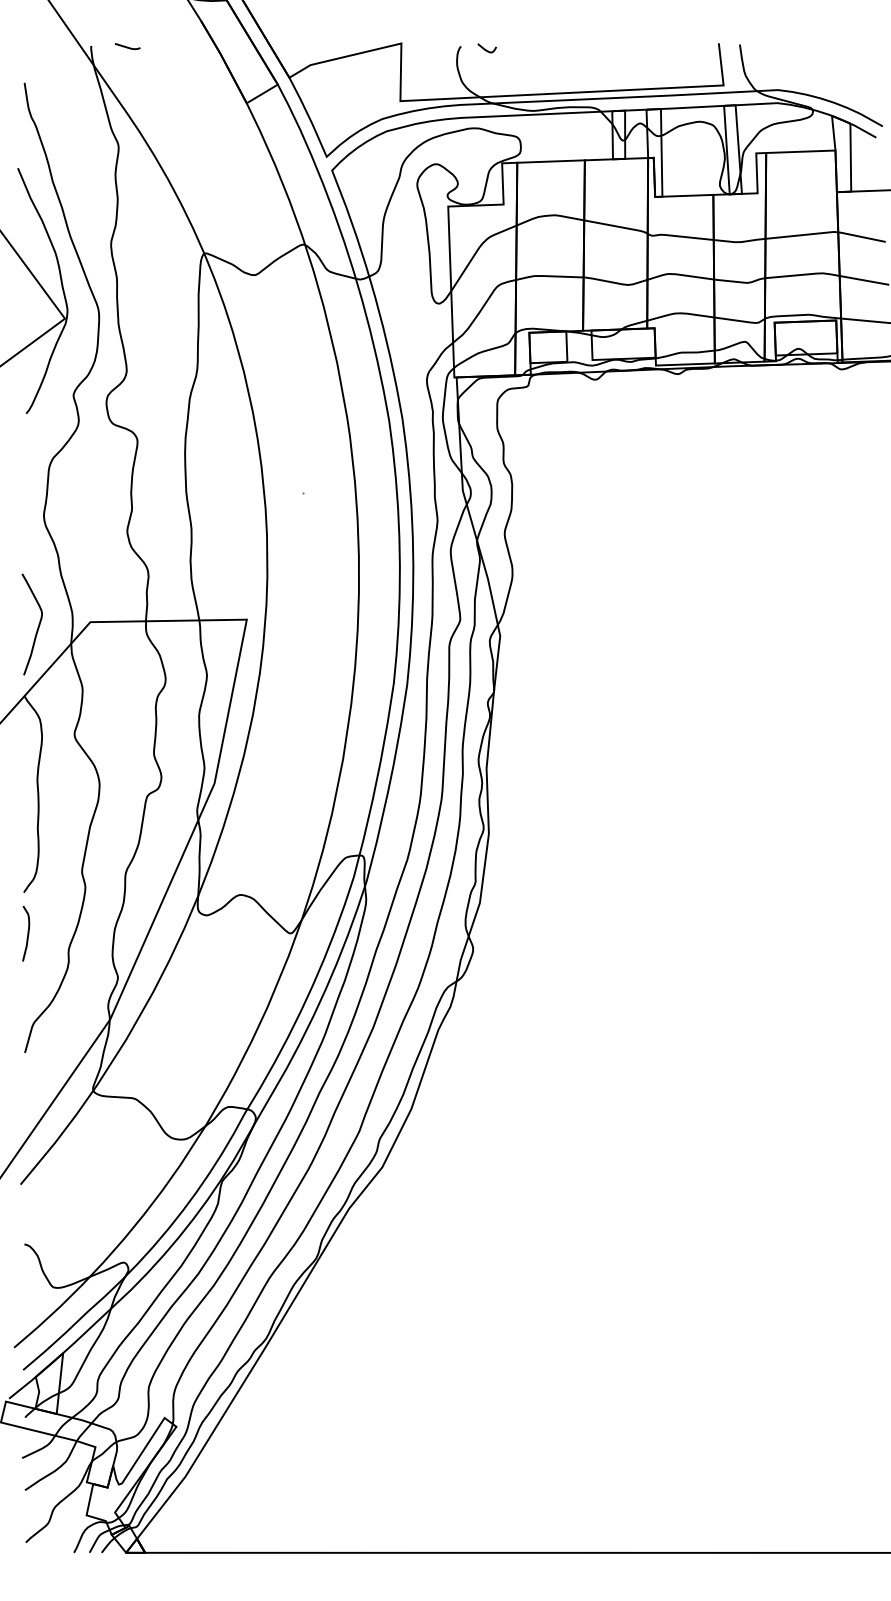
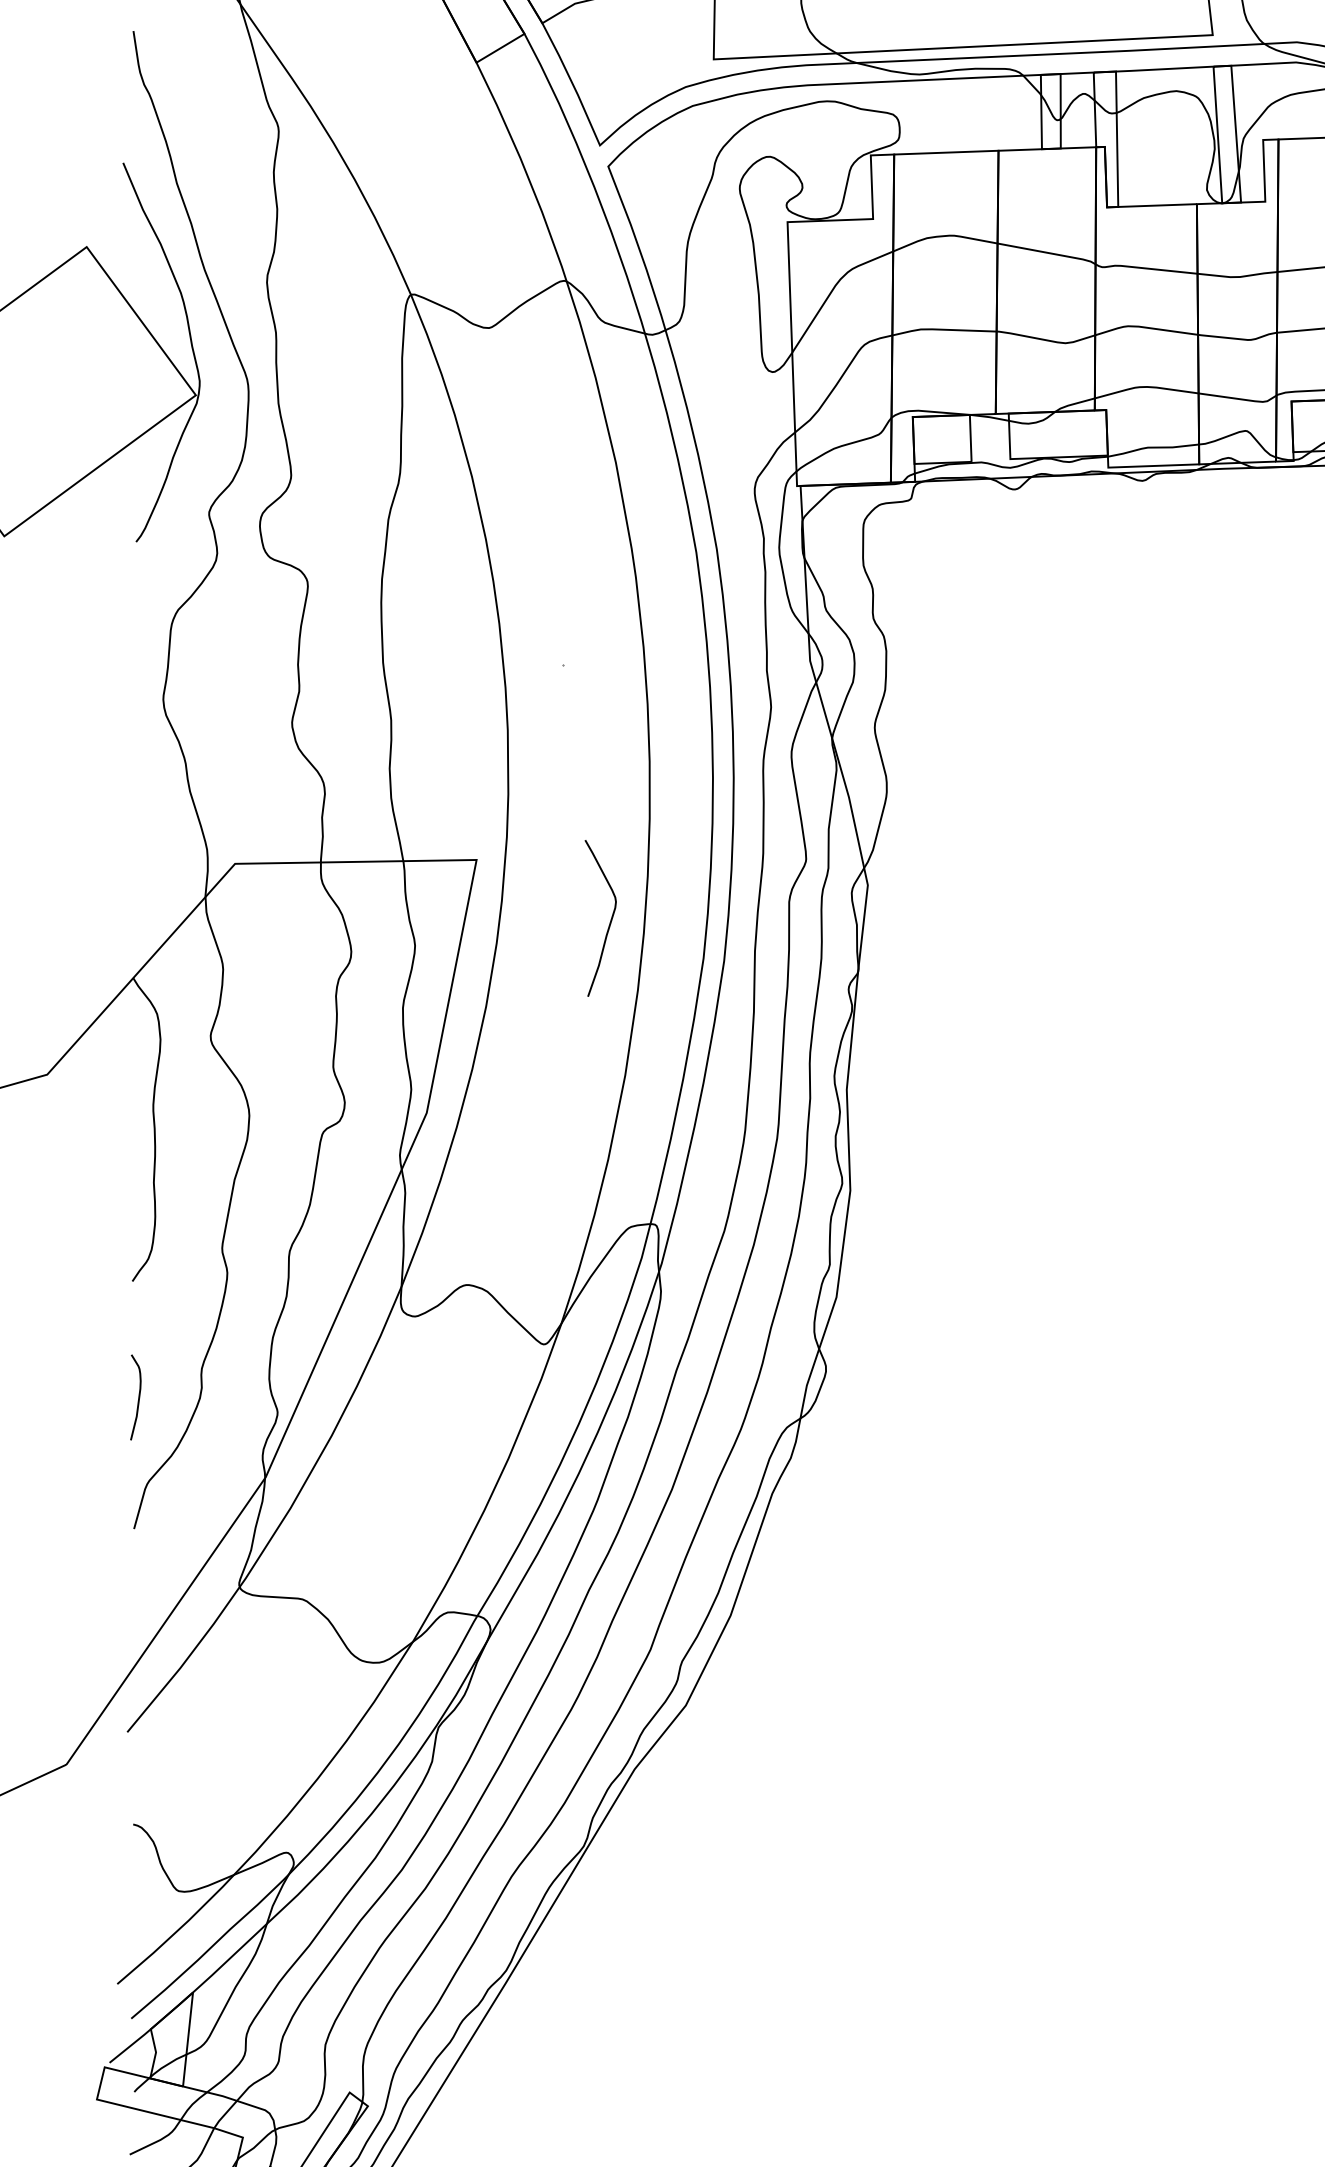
curve: (37, 627) -> (608, 923), moved
curve: (27, 933) -> (137, 1397), moved

